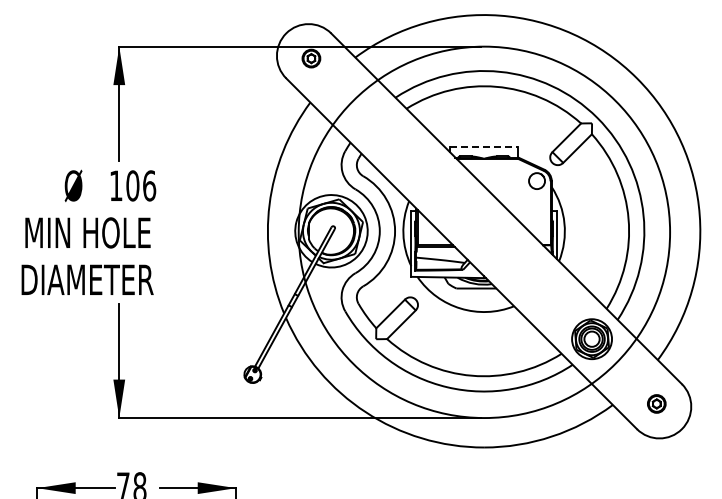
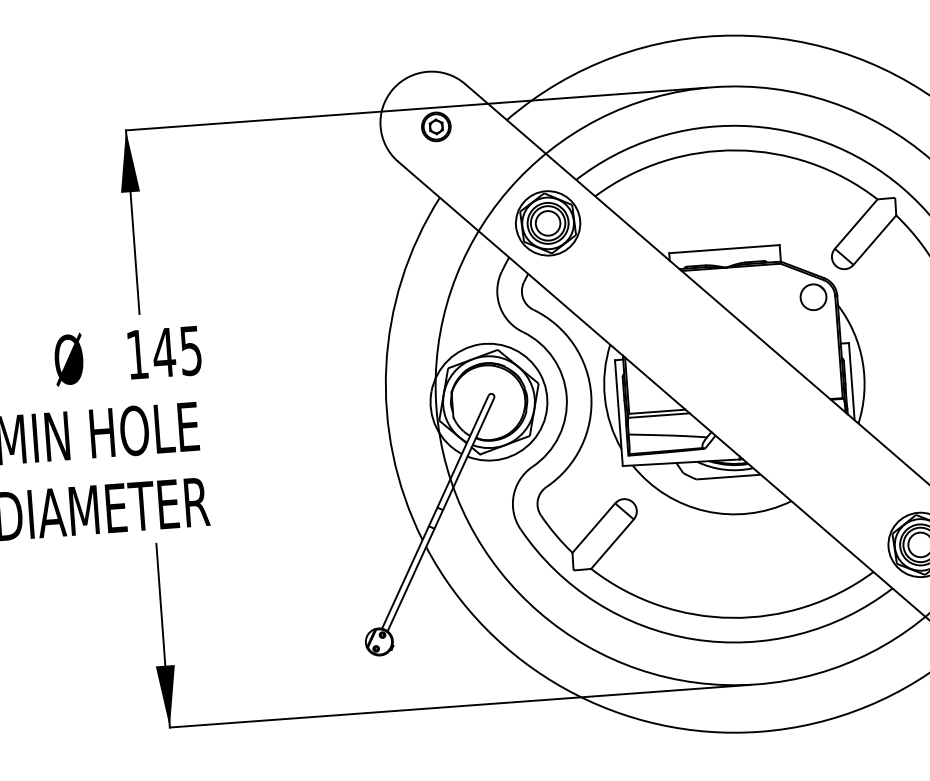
part: (375, 123) -> (547, 223), added
line: (484, 147) -> (725, 249), dashed -> solid
text: (140, 185) -> (176, 351), 106 -> 145

